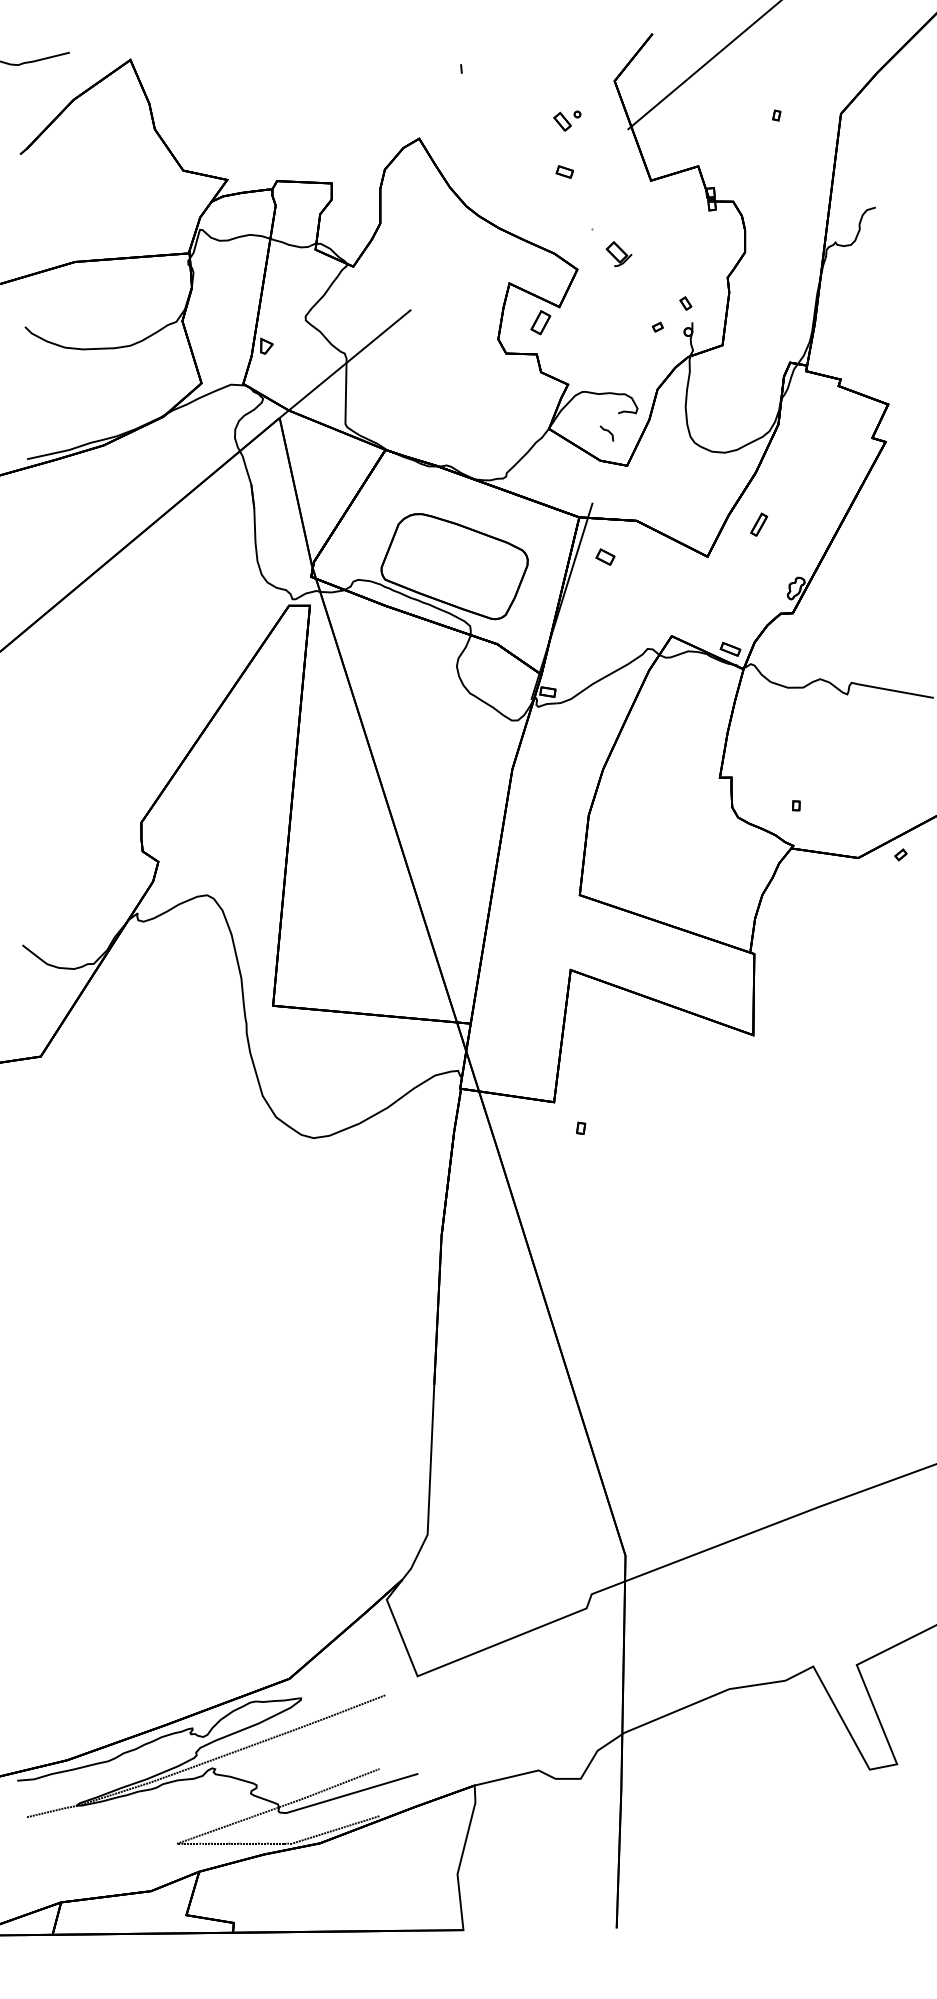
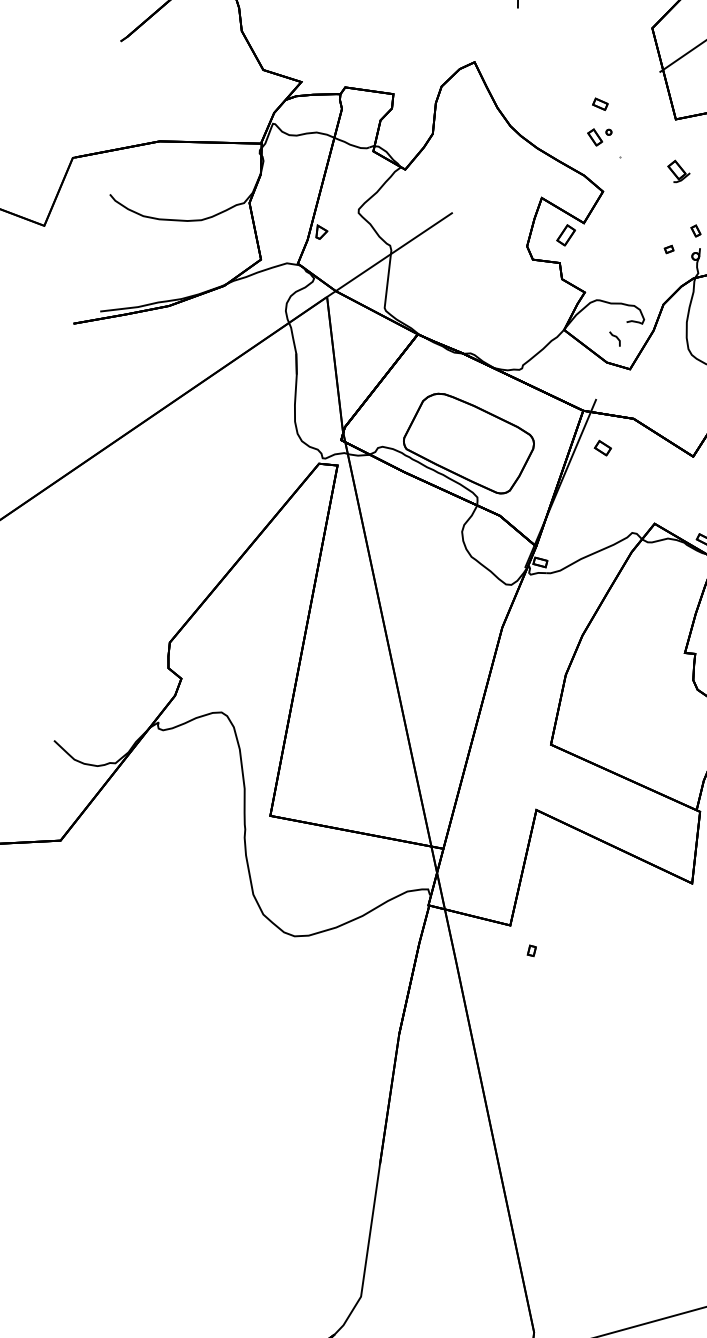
part: (567, 120) -> (599, 136), moved
part: (618, 253) -> (678, 171), moved

